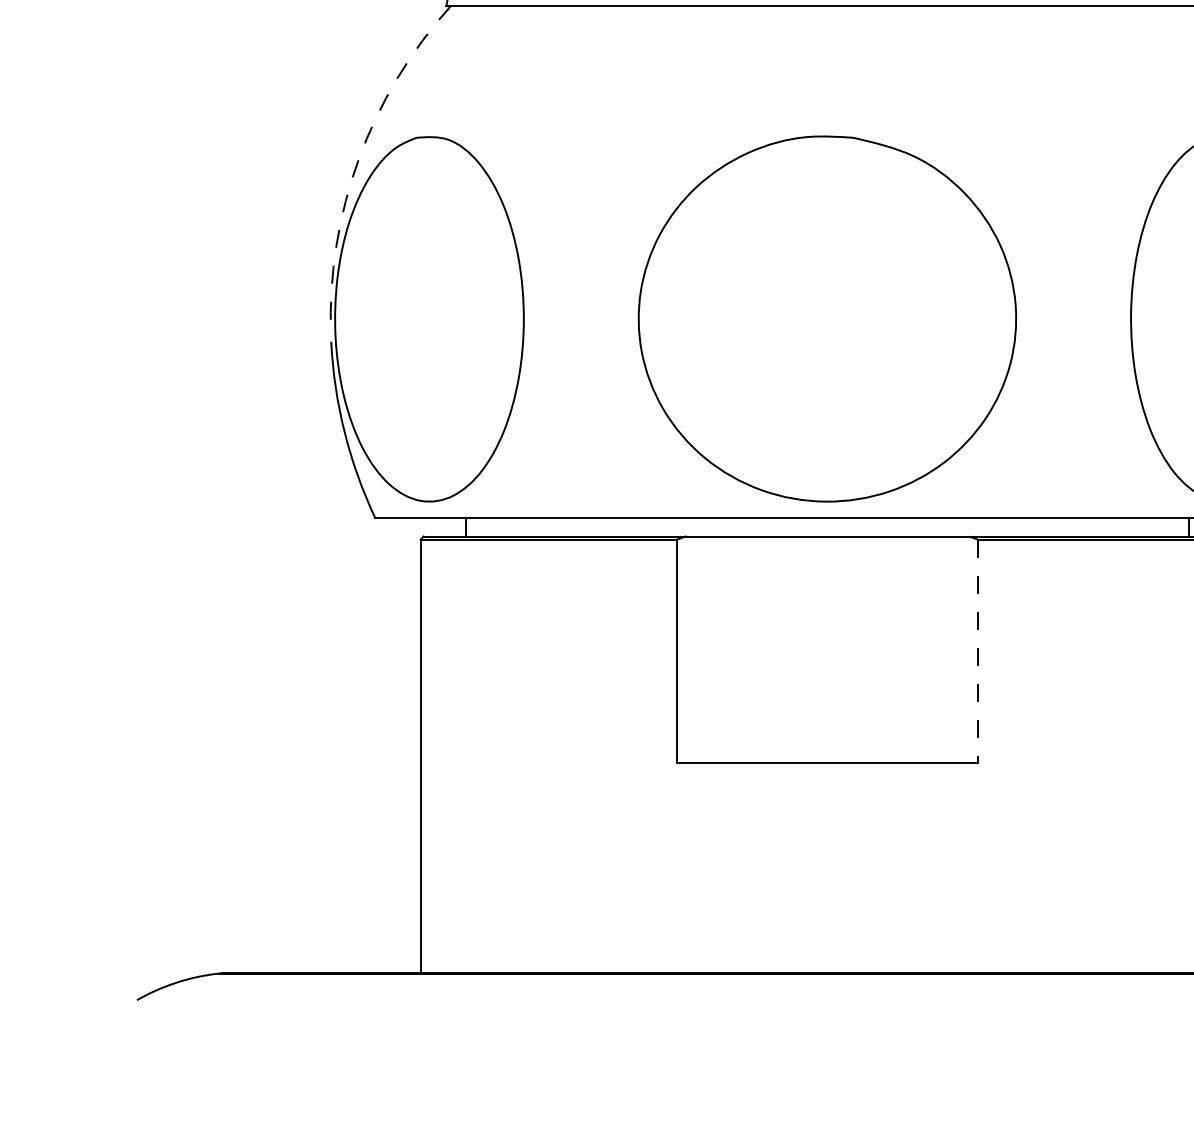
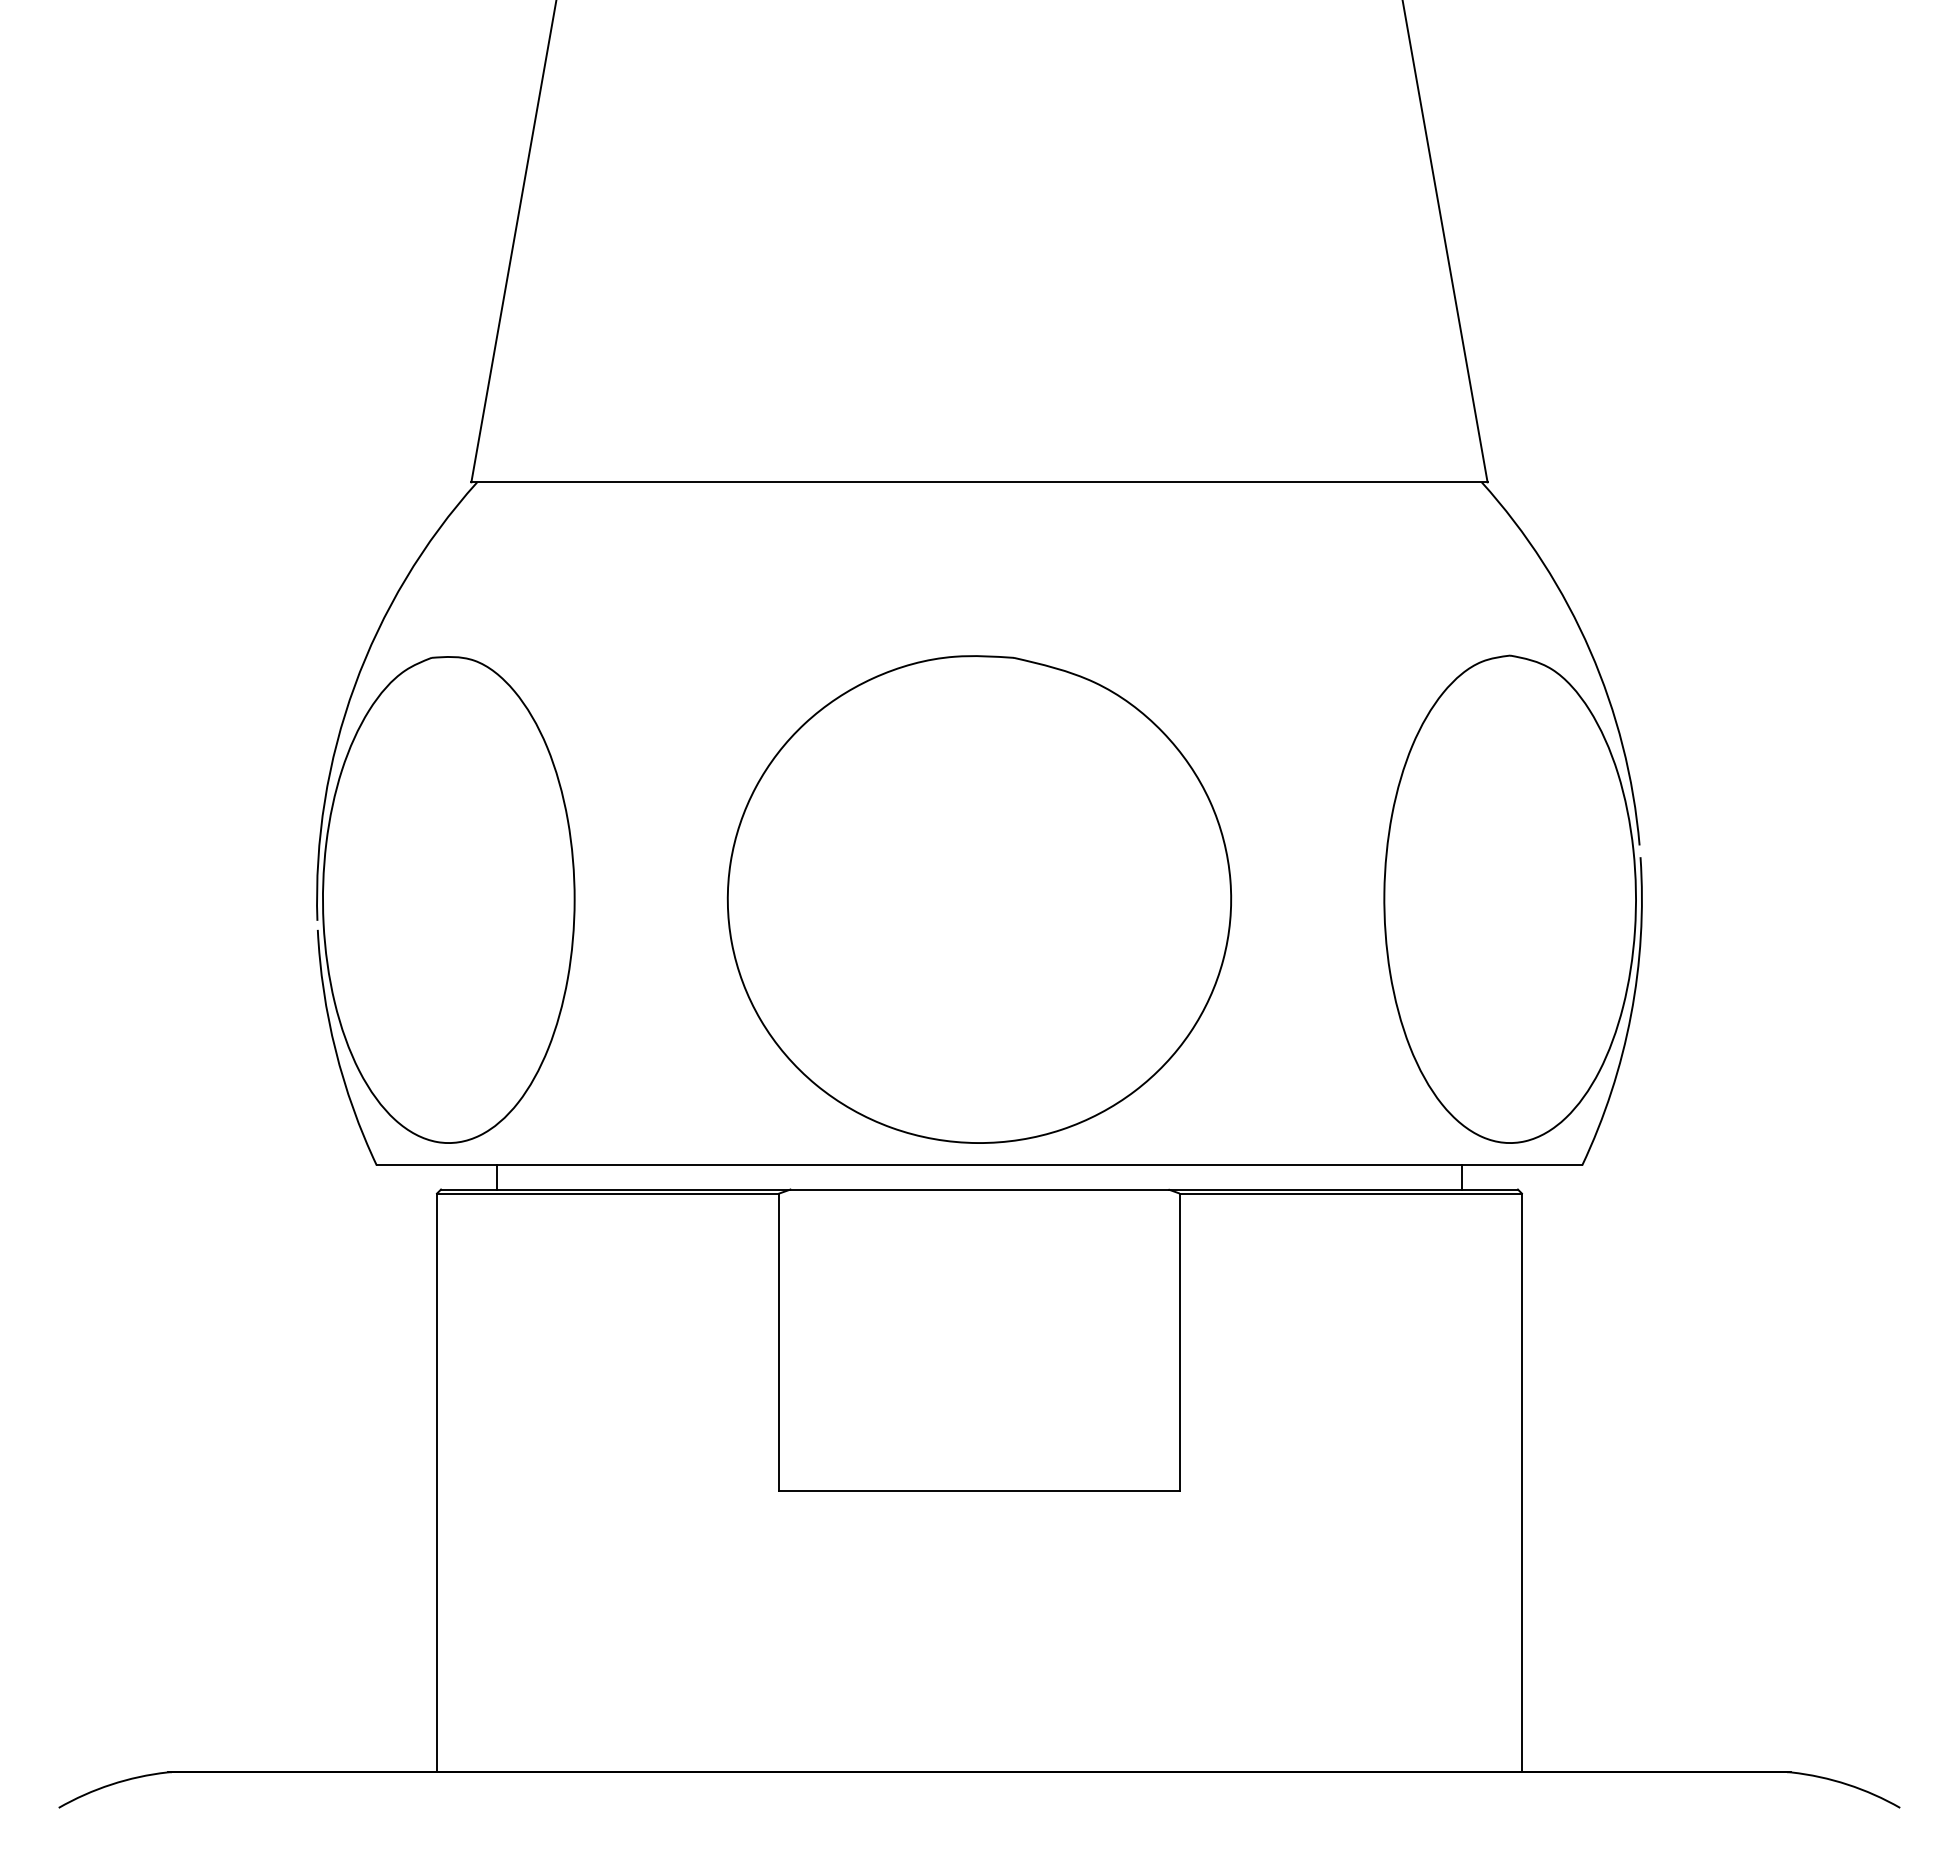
arc: (358, 159) -> (354, 686), dashed -> solid
line: (977, 651) -> (1179, 1342), dashed -> solid

